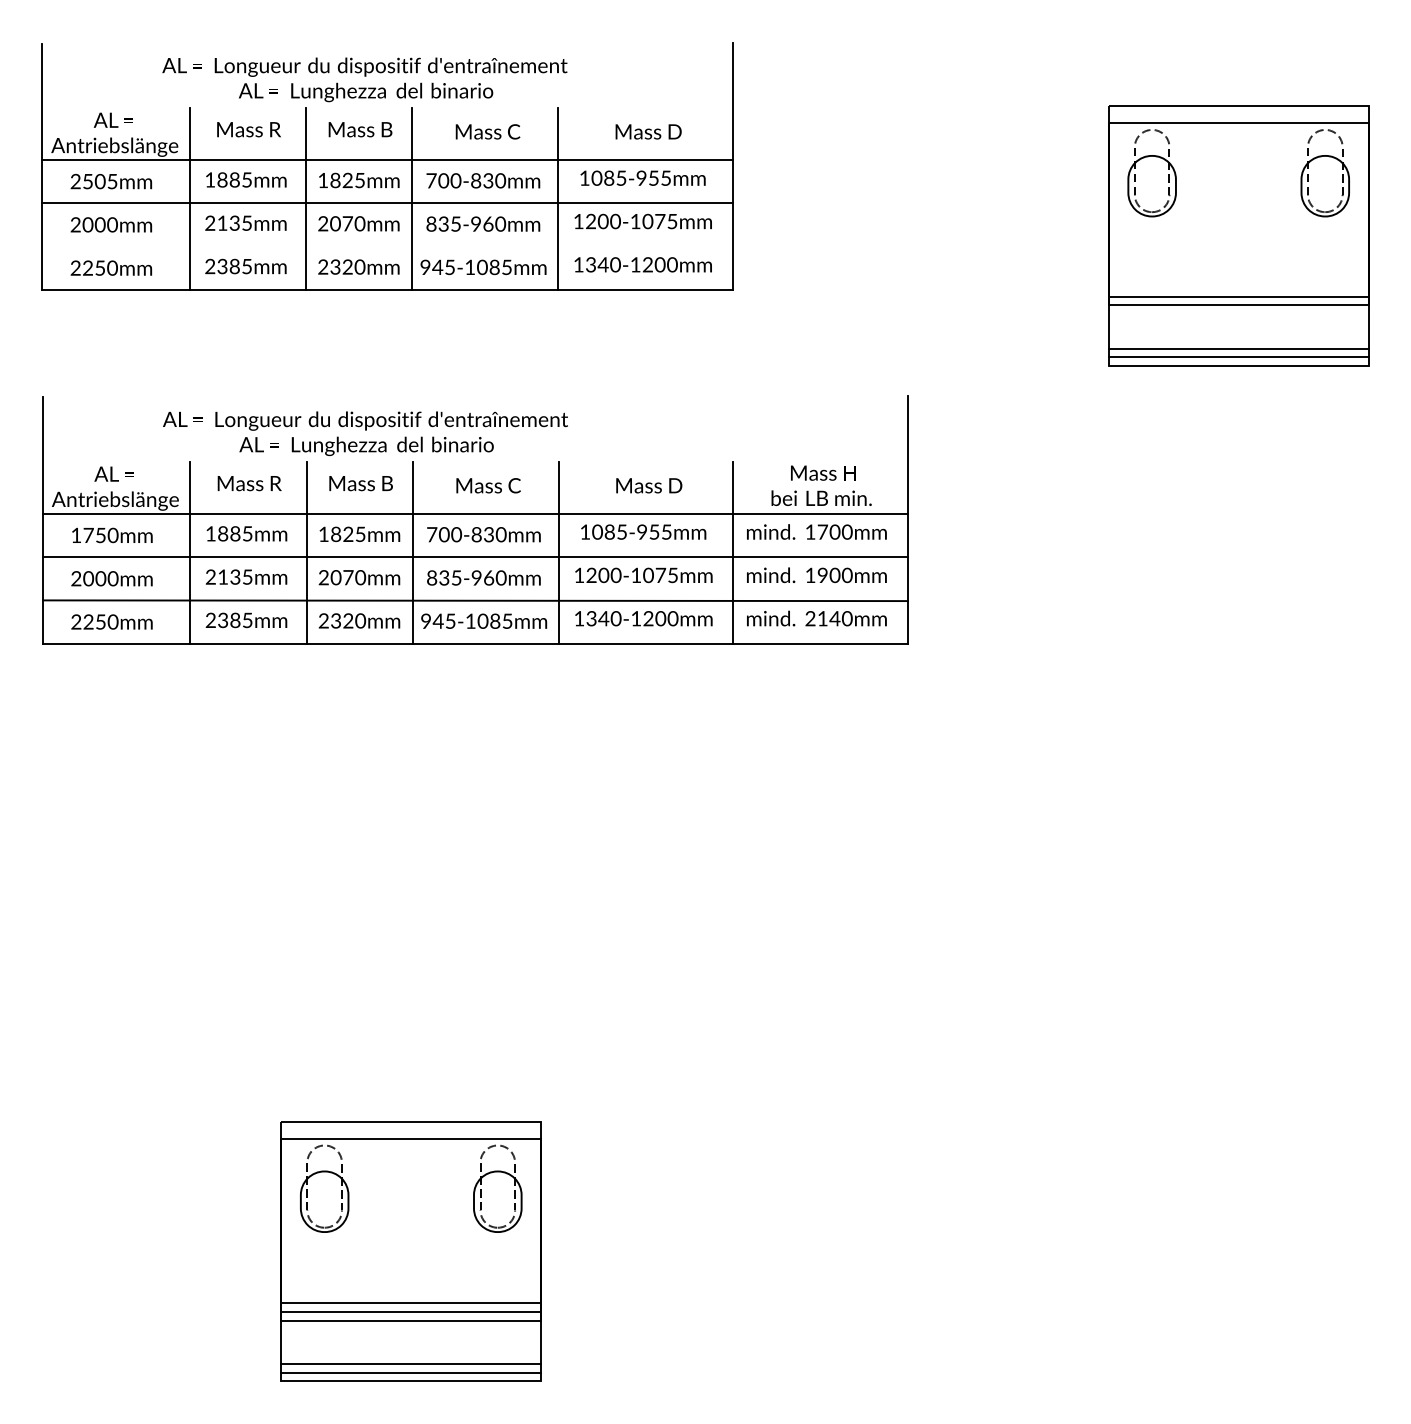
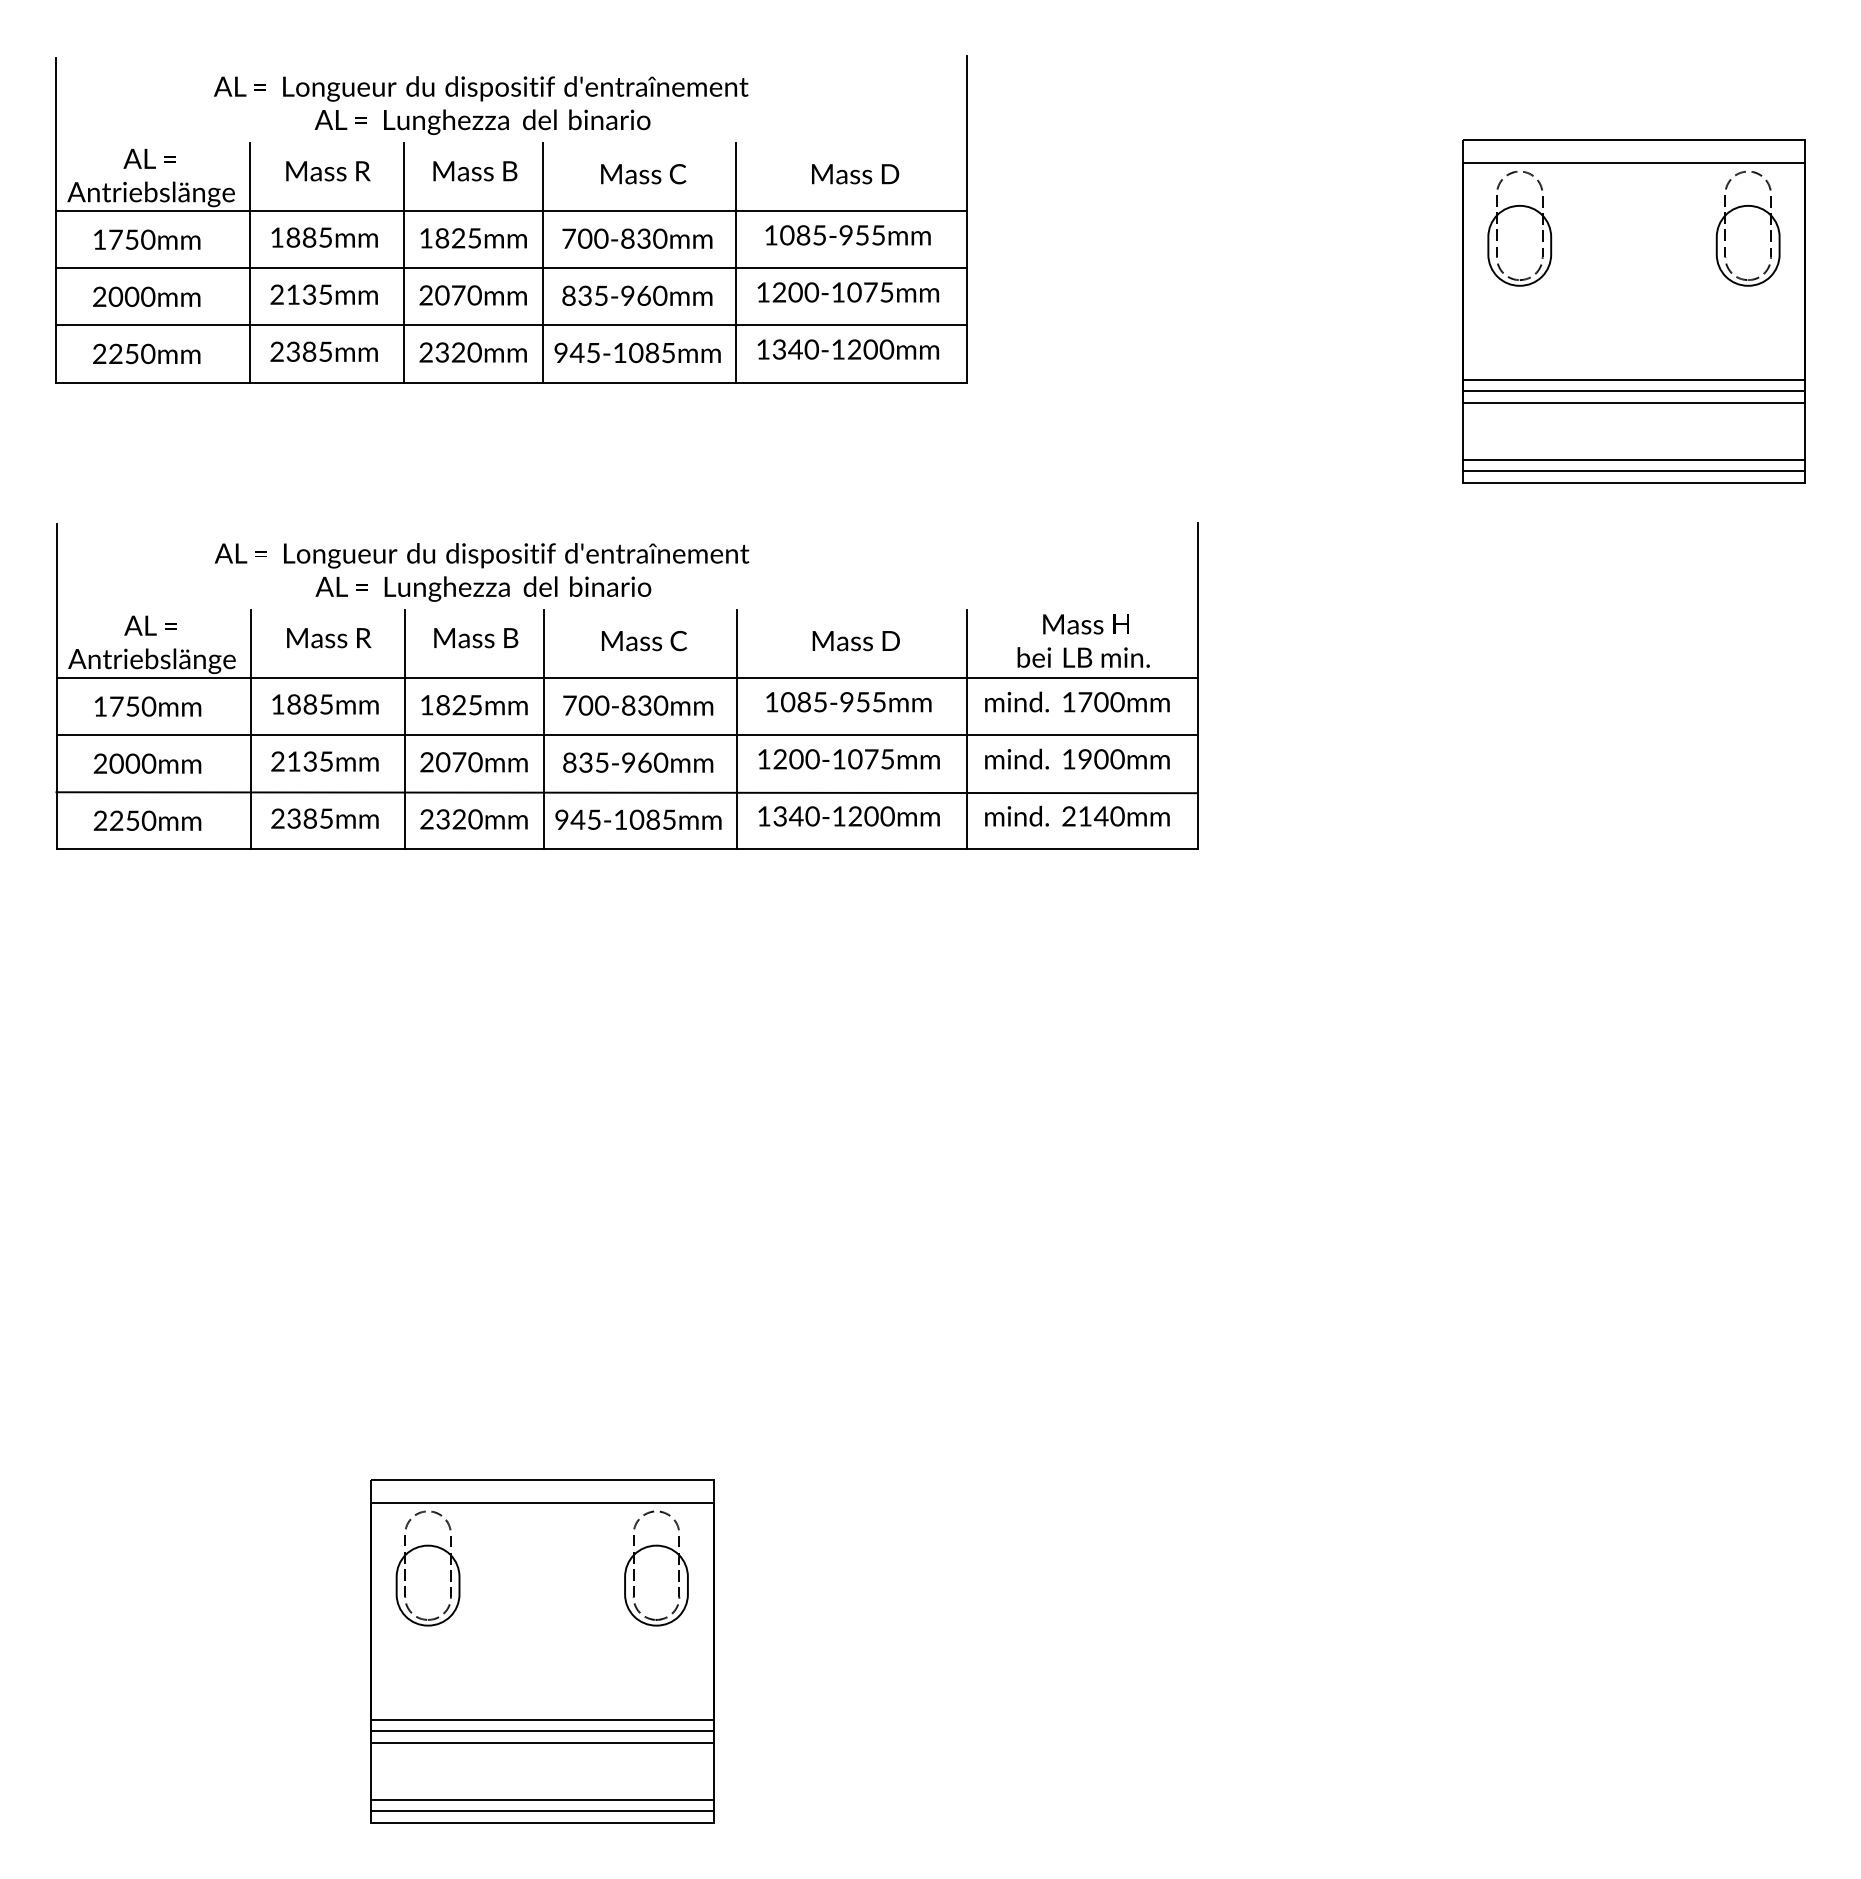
text: (94, 181) -> (124, 239), 2505mm -> 1750mm
line: (387, 246) -> (510, 325), added
line: (1238, 288) -> (1633, 380), added

